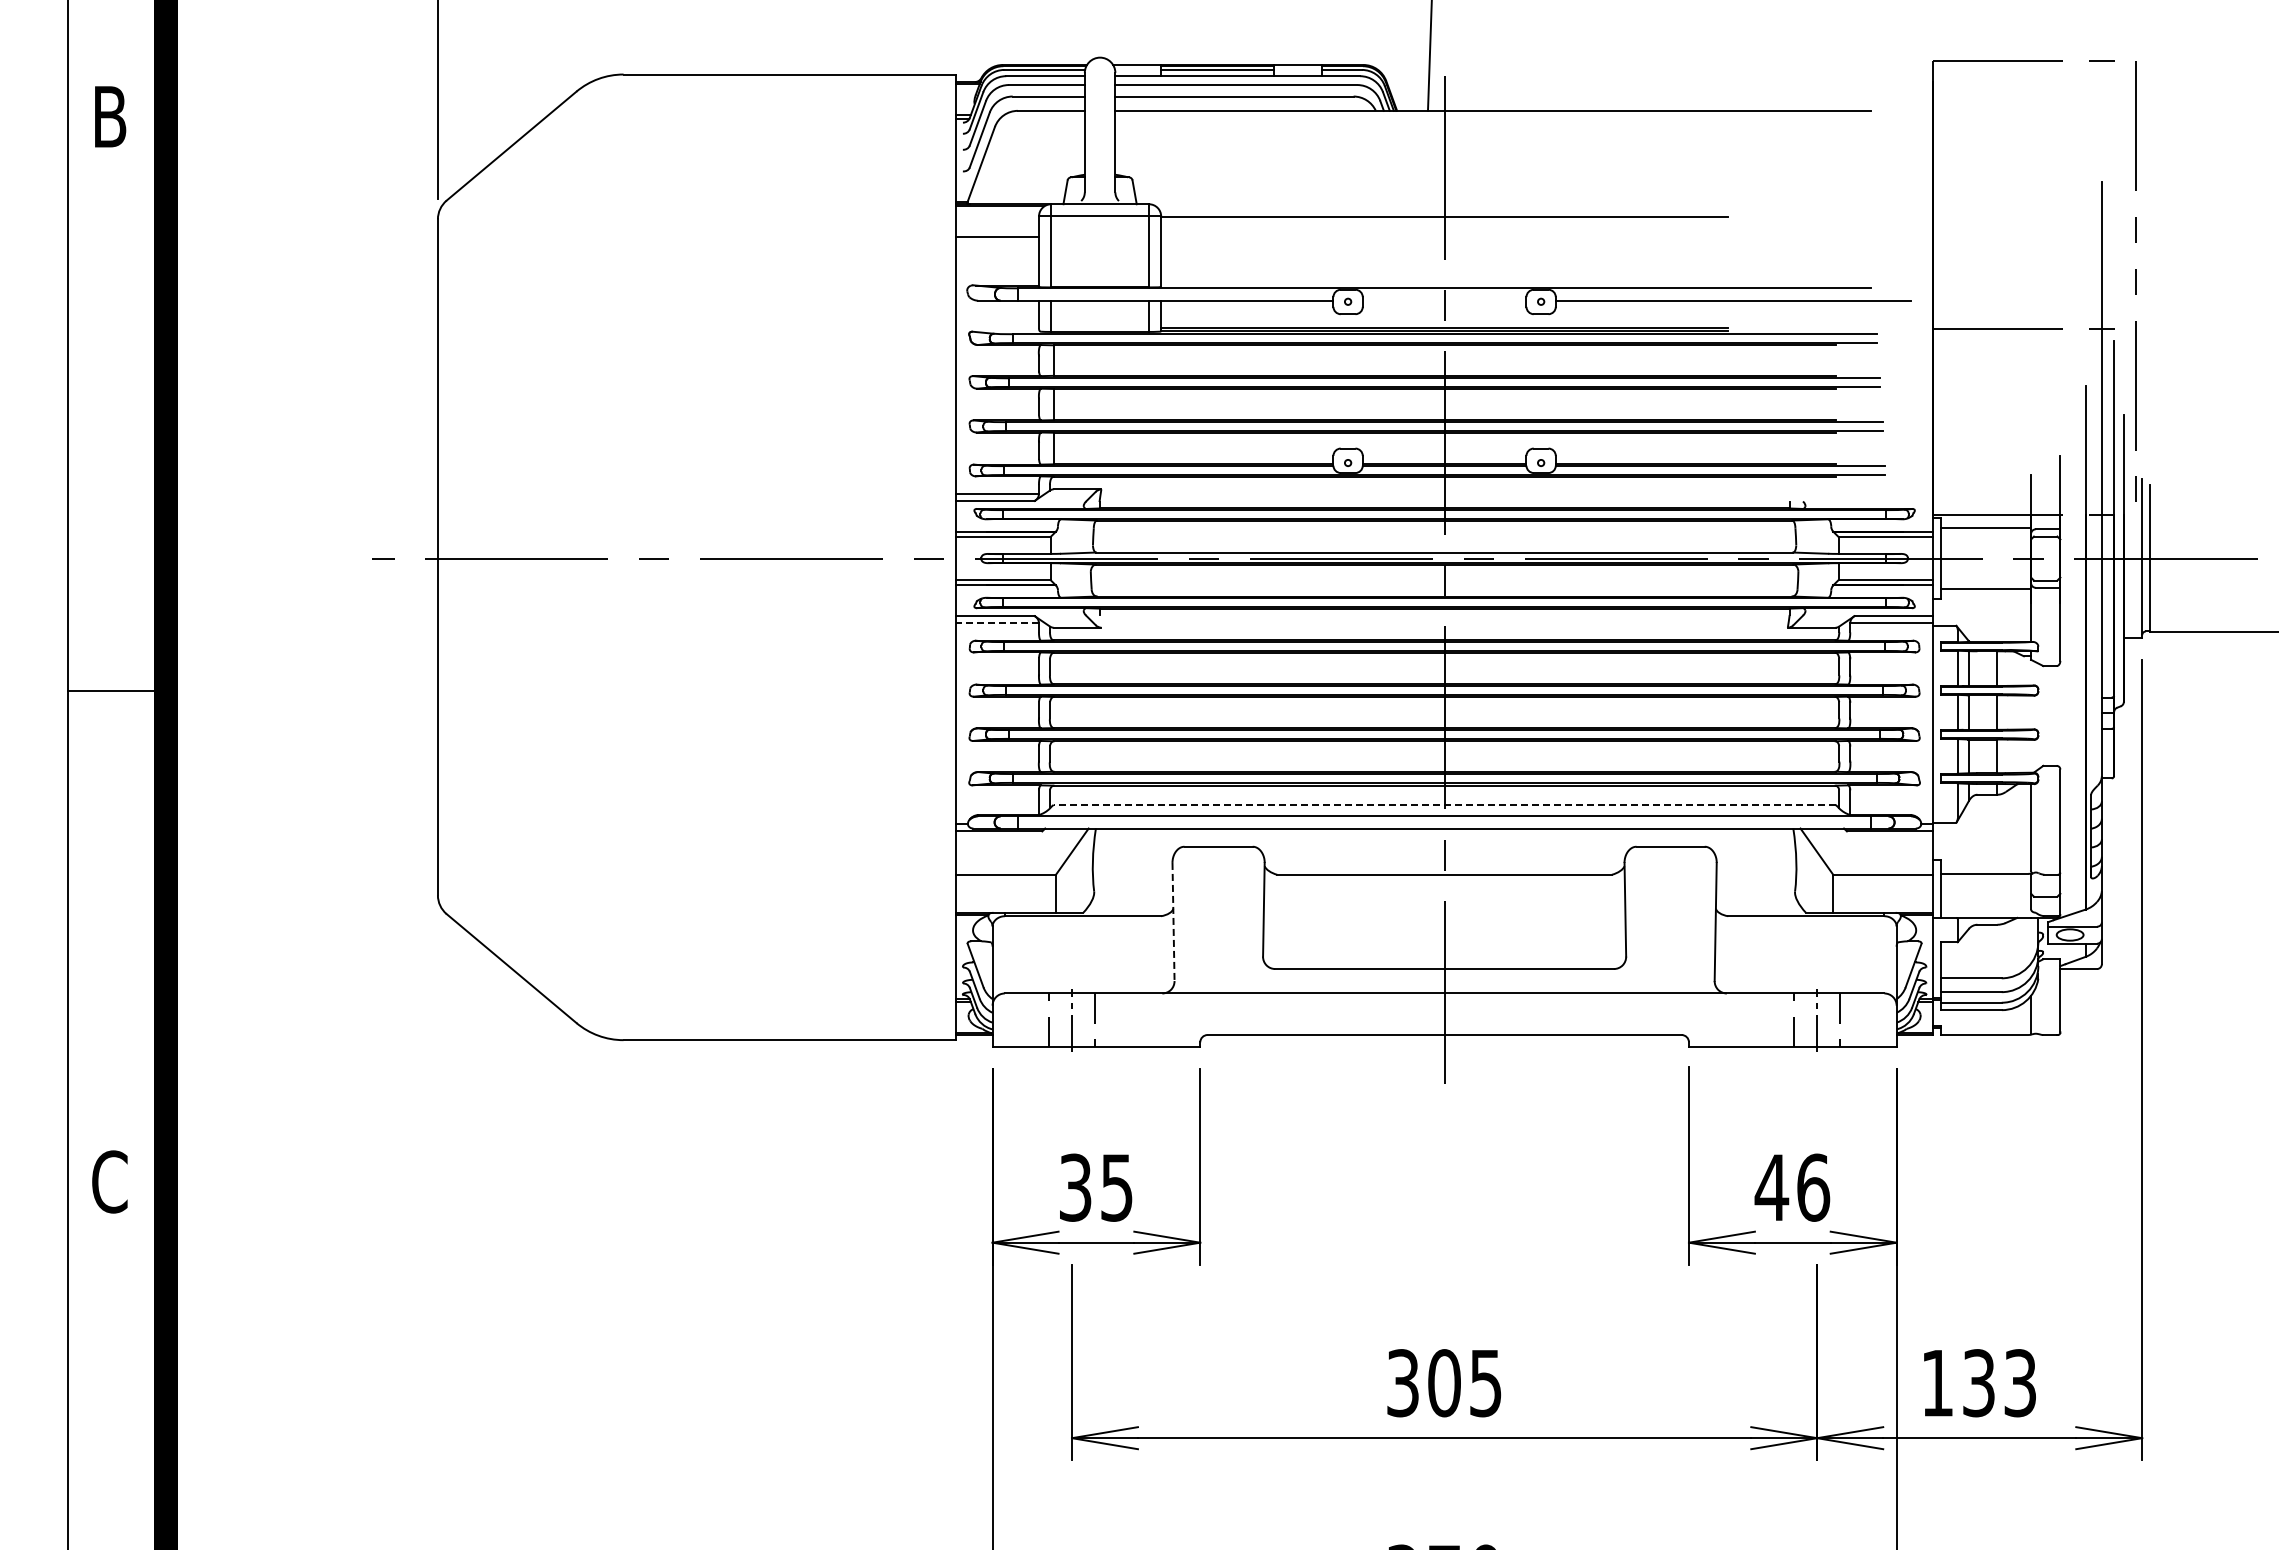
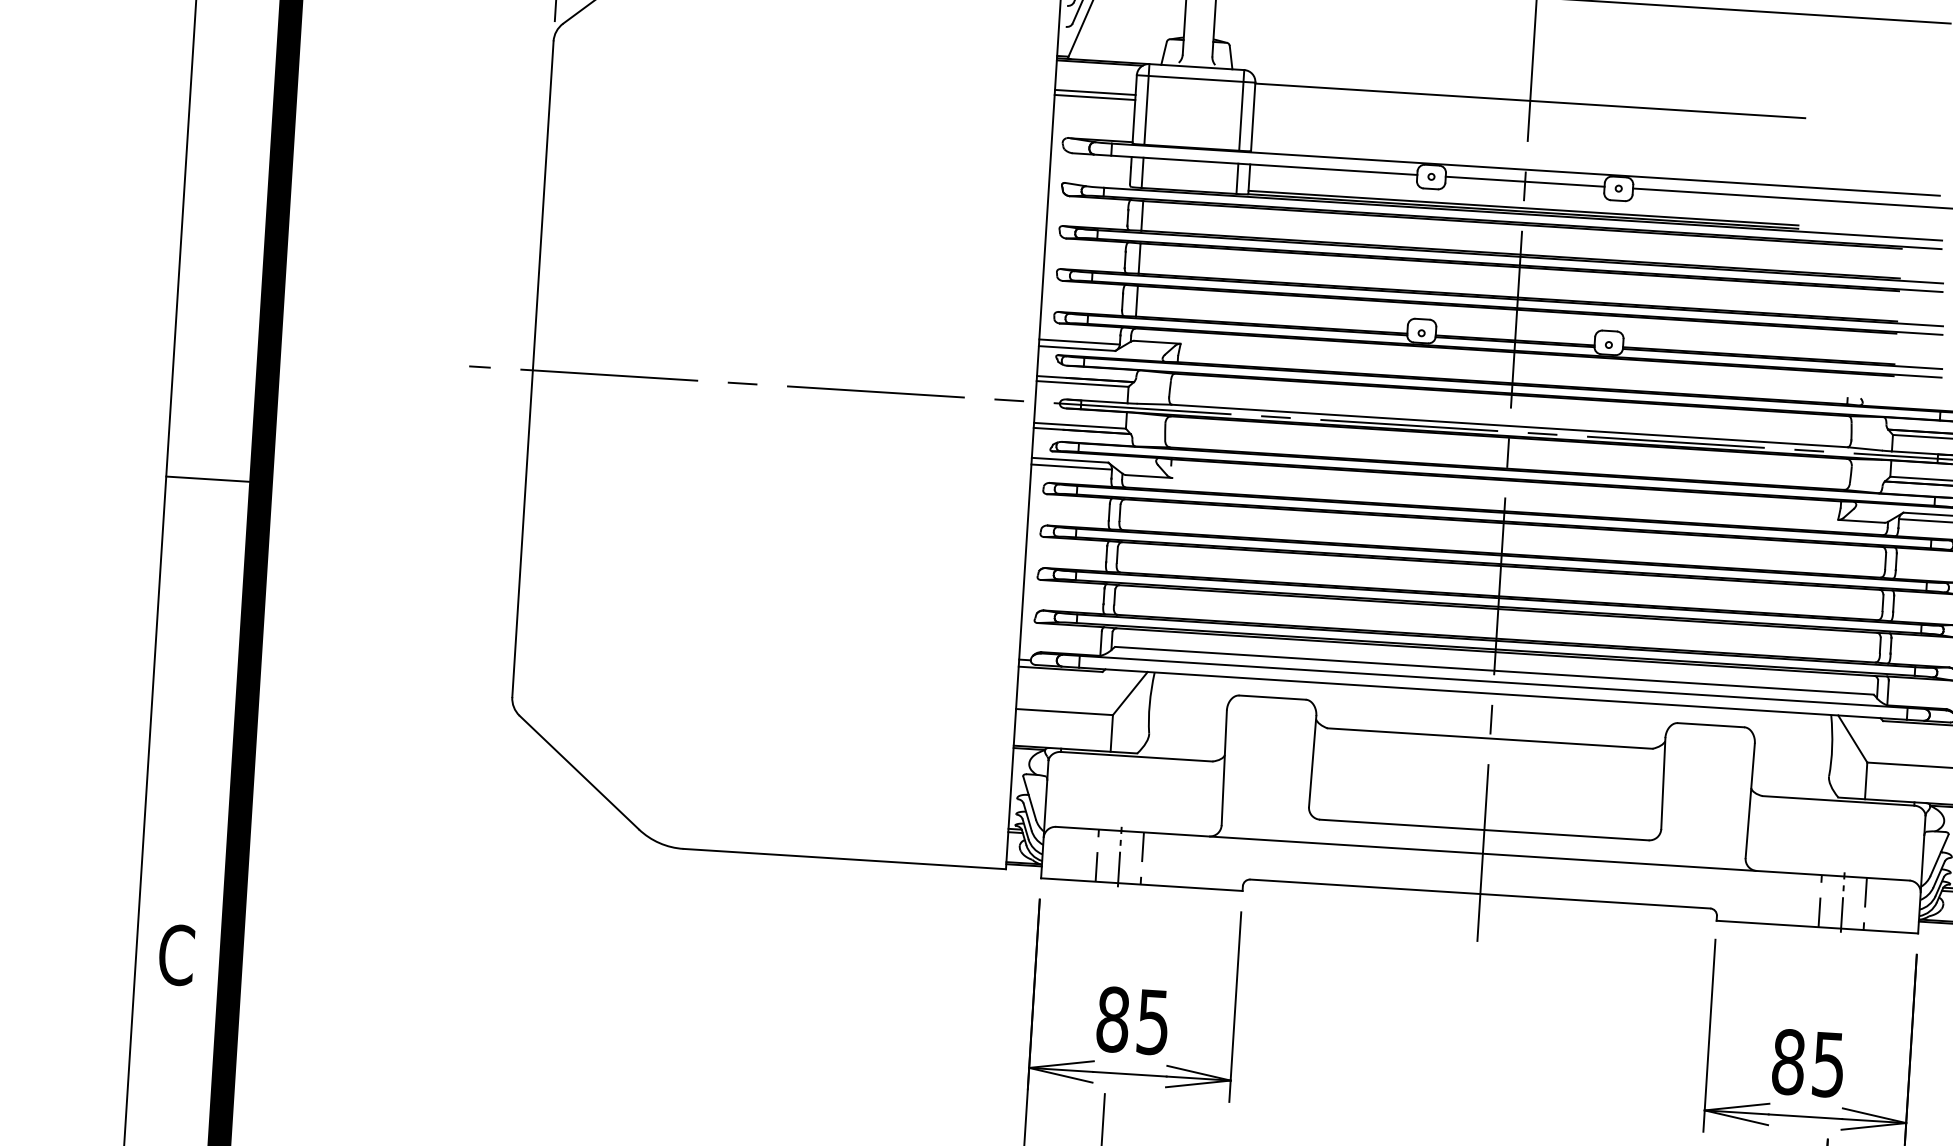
line: (997, 242) -> (1094, 97), added
line: (1444, 300) -> (1525, 181), added
line: (997, 623) -> (1071, 467), dashed -> solid
line: (1444, 804) -> (1494, 670), dashed -> solid
line: (1173, 922) -> (1224, 768), dashed -> solid
text: (1075, 1187) -> (1112, 1019), 35 -> 85
text: (1792, 1187) -> (1808, 1063), 46 -> 85

